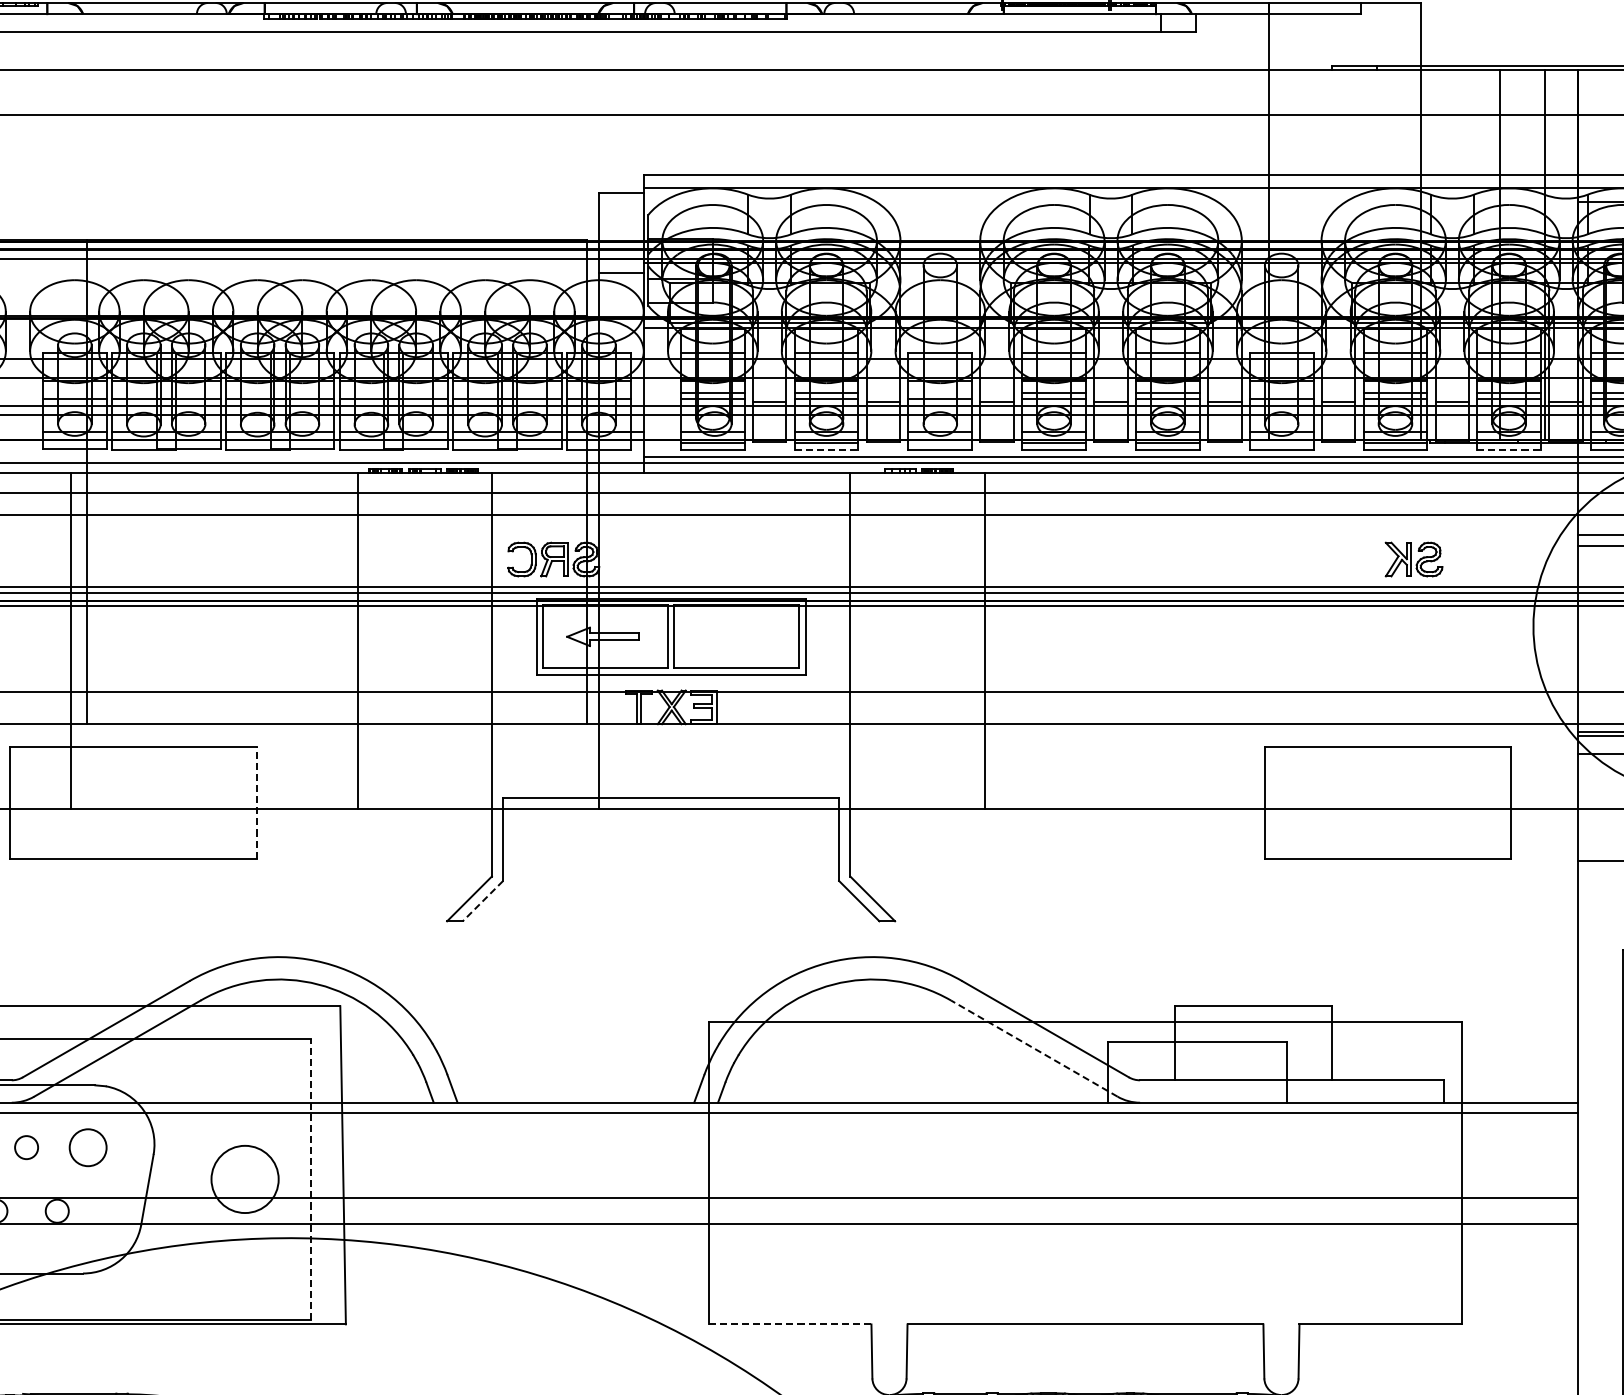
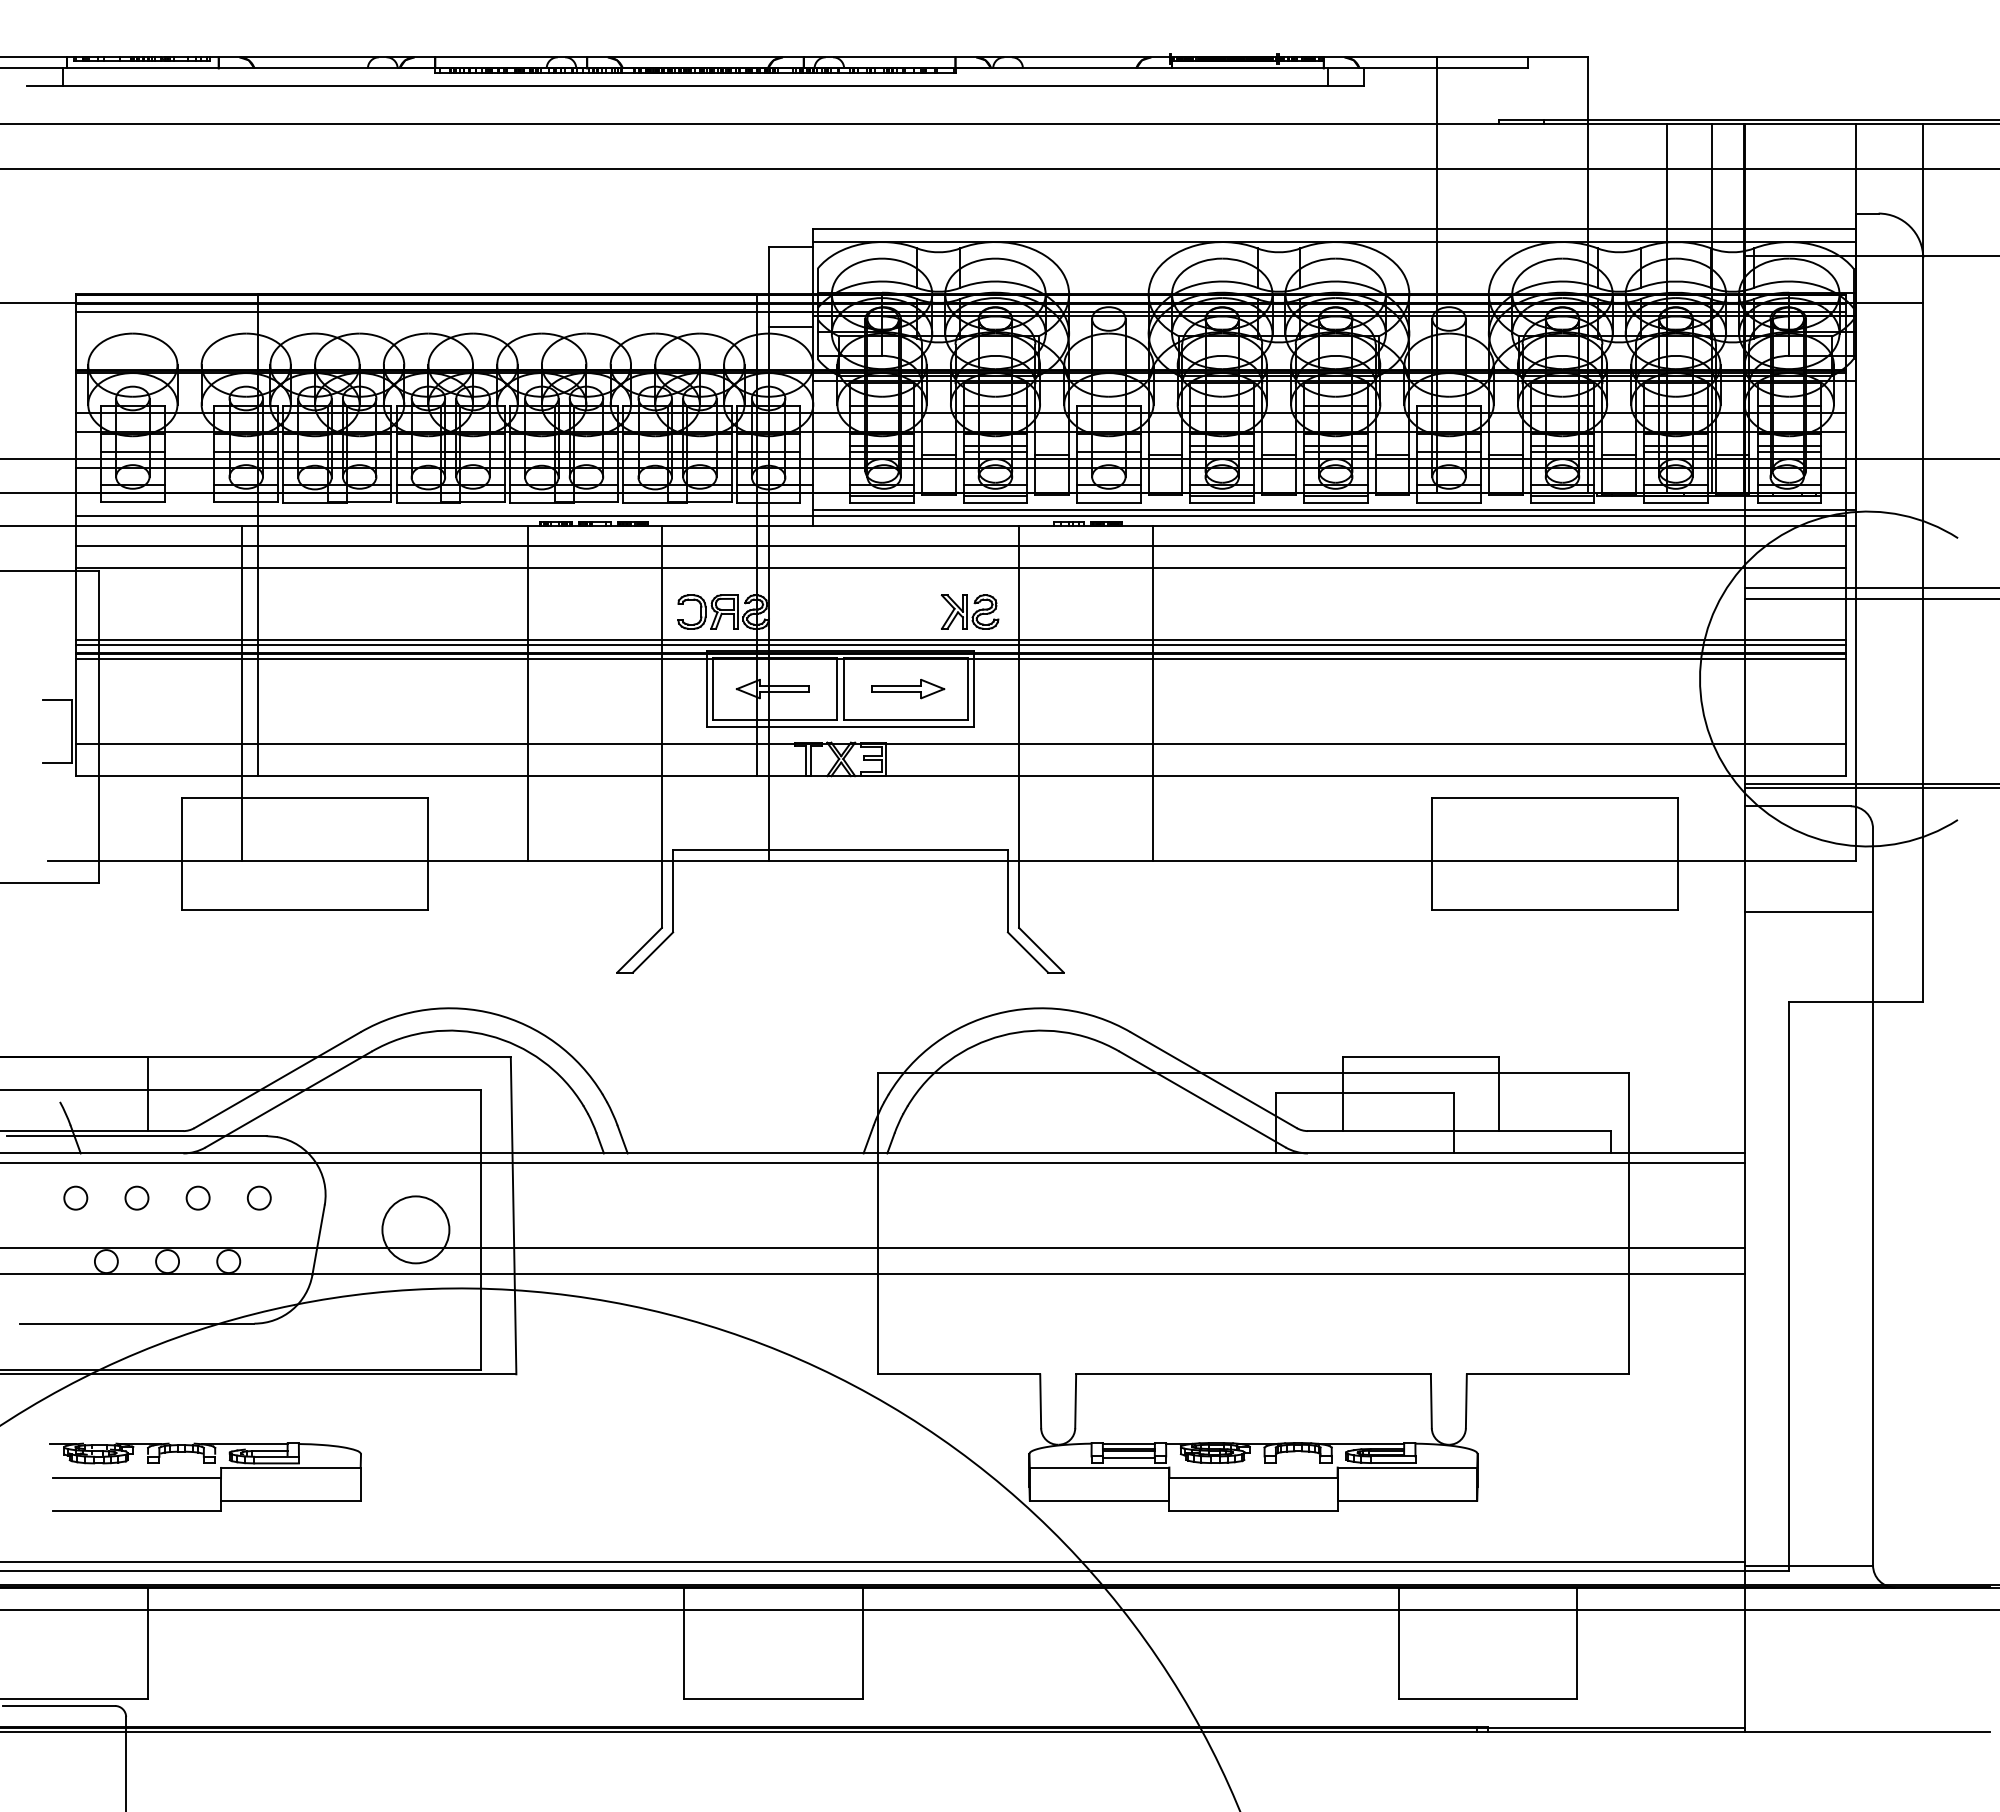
line: (826, 449) -> (995, 502), dashed -> solid
line: (1508, 449) -> (1675, 502), dashed -> solid
part: (1413, 559) -> (969, 611), moved
part: (739, 637) -> (908, 689), added
line: (256, 802) -> (427, 854), dashed -> solid
line: (482, 901) -> (652, 952), dashed -> solid
line: (1034, 1048) -> (1202, 1099), dashed -> solid
circle: (87, 1146) -> (258, 1197), size x0.62
line: (310, 1179) -> (481, 1229), dashed -> solid
line: (790, 1324) -> (959, 1374), dashed -> solid

